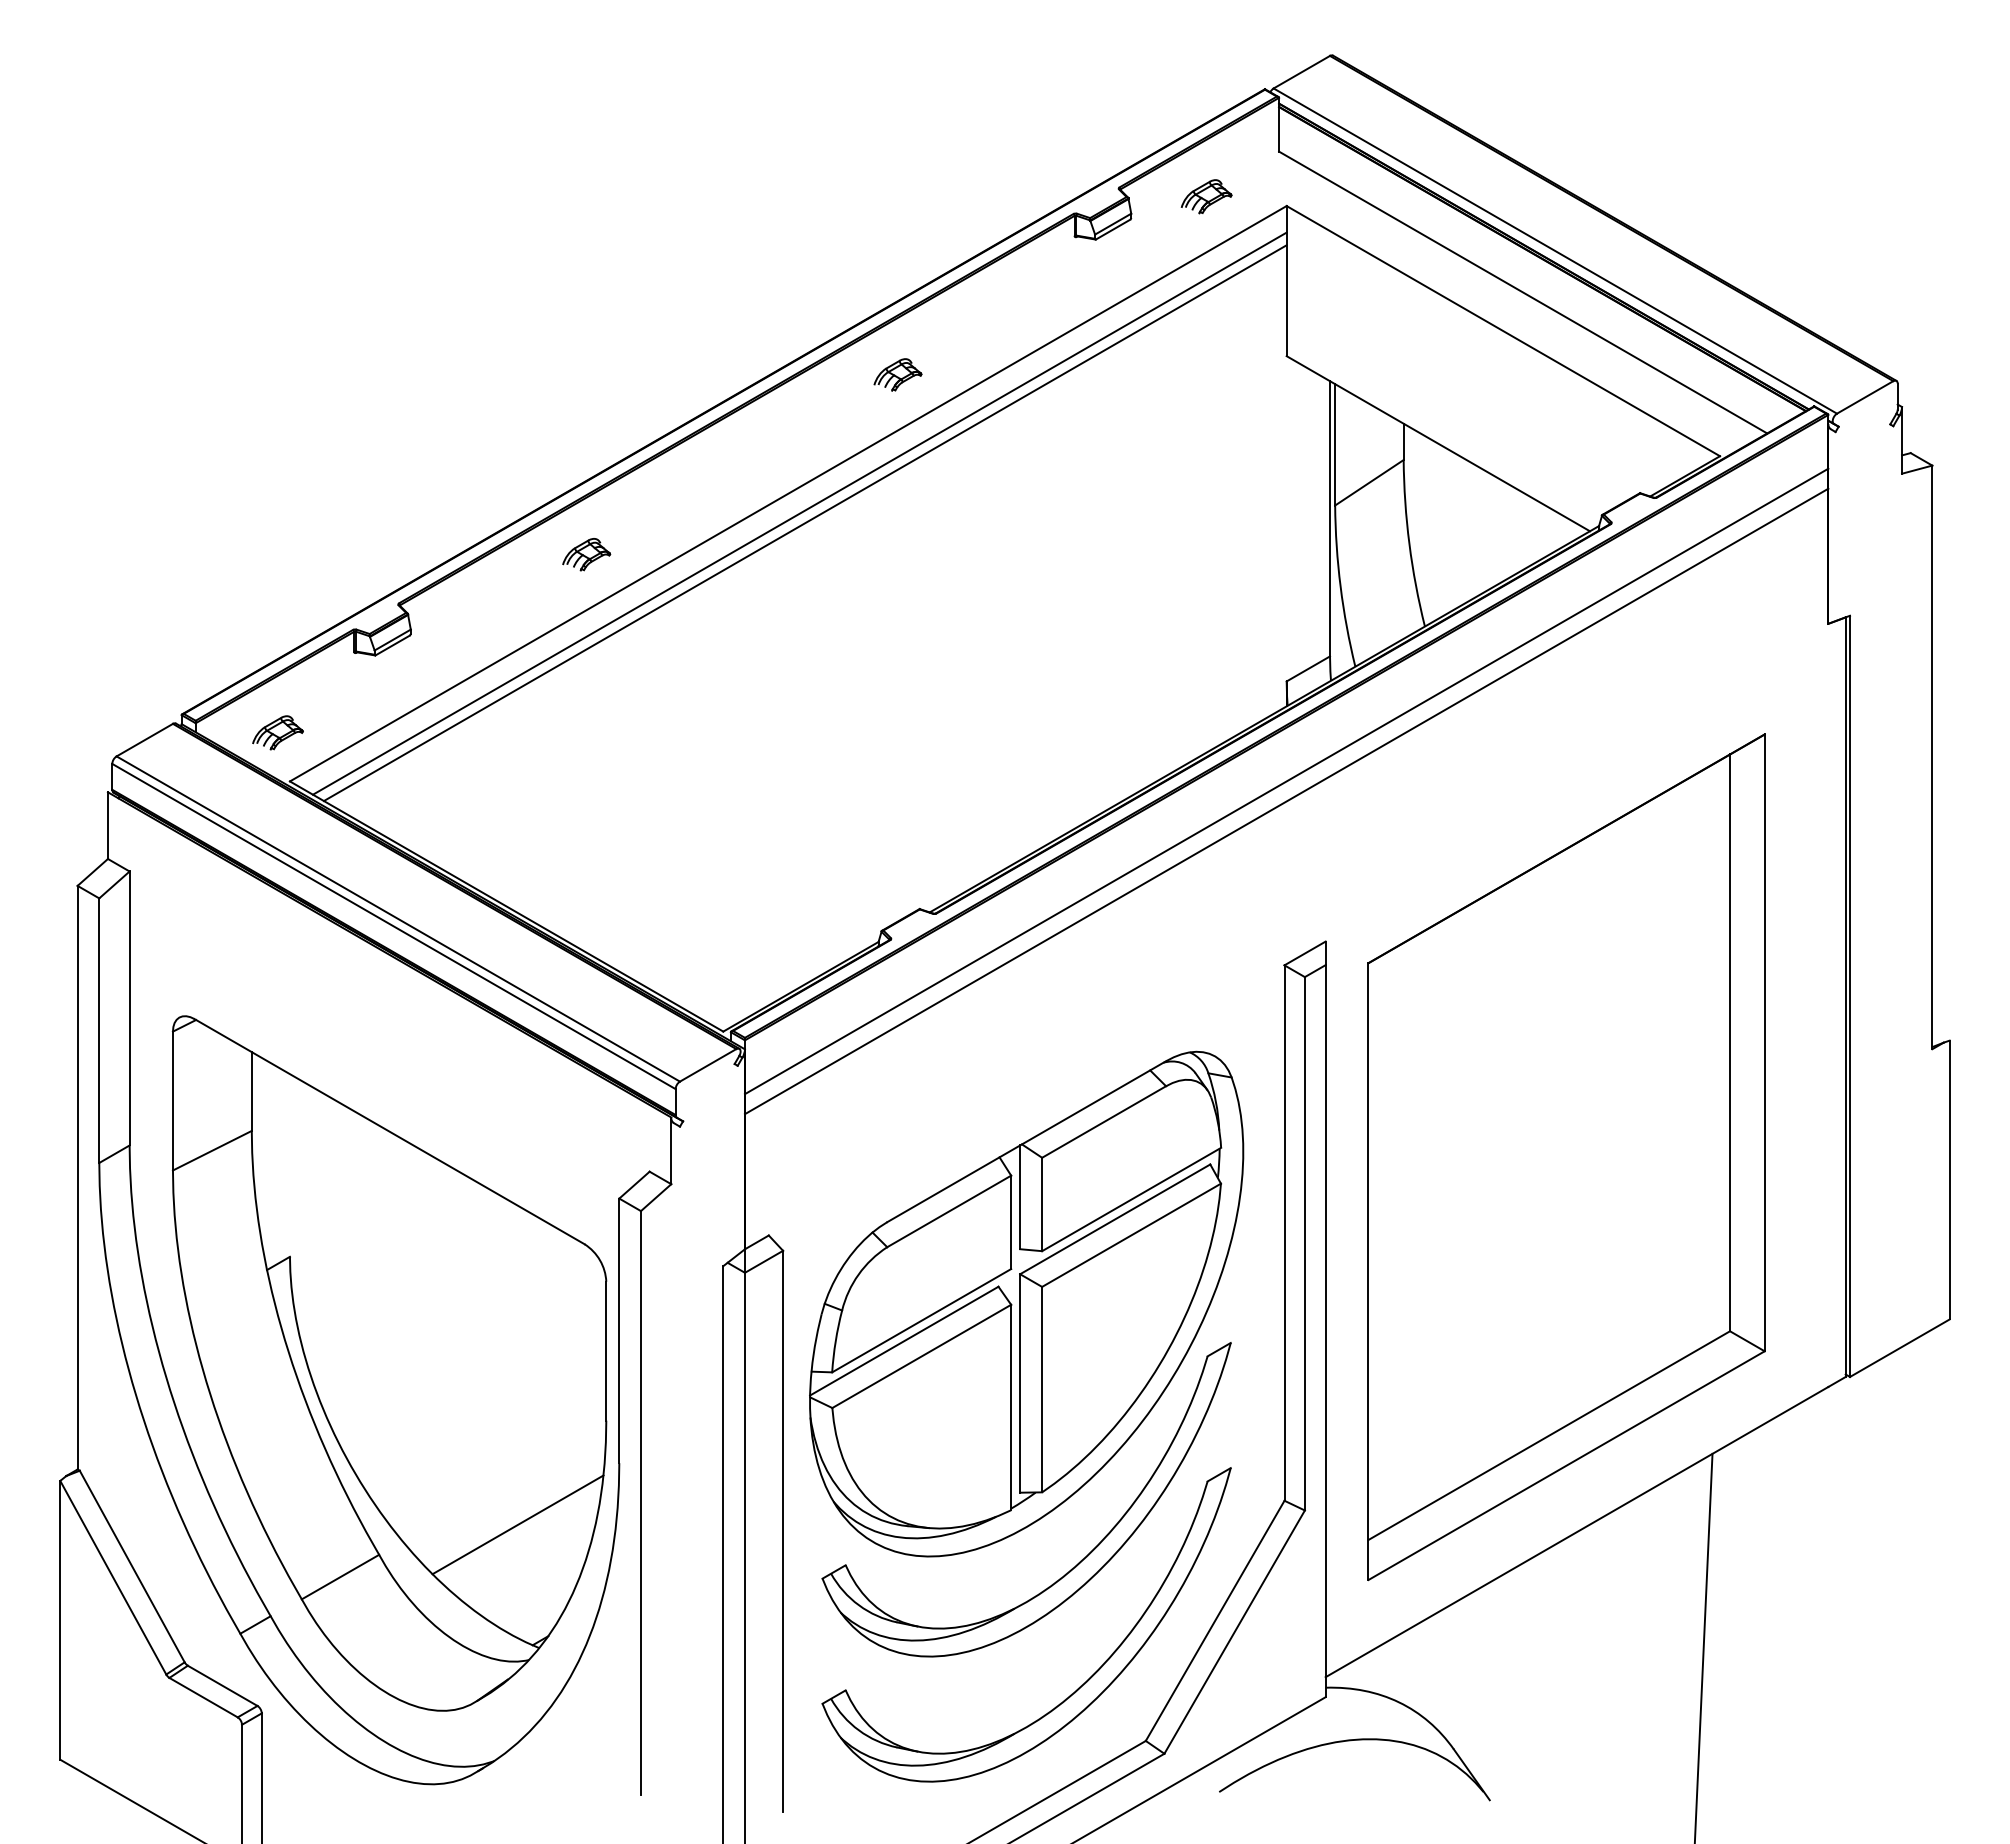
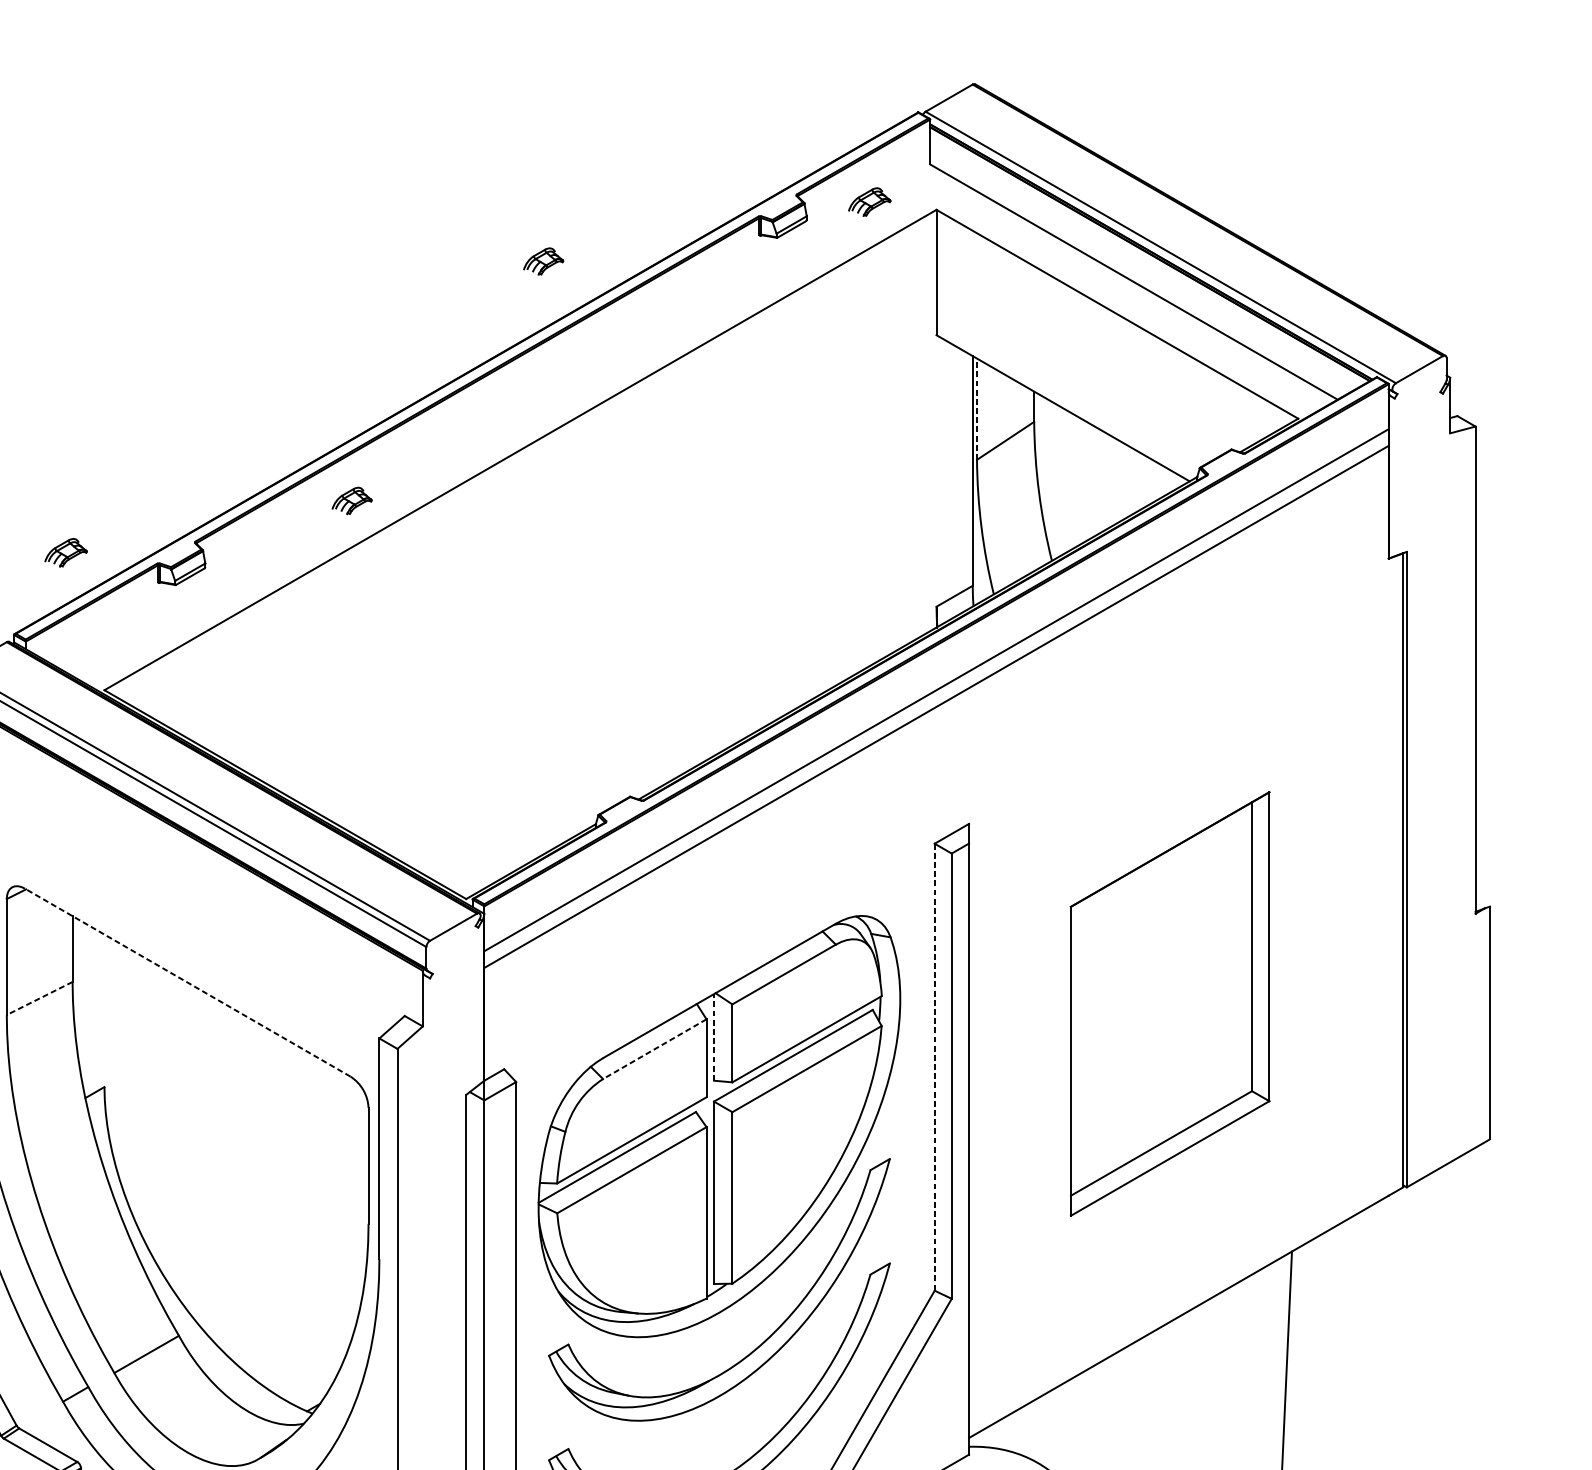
part: (897, 374) -> (543, 261), moved
line: (1335, 444) -> (977, 408), solid -> dashed
line: (799, 513) -> (529, 466), removed
line: (804, 523) -> (534, 474), removed
part: (277, 732) -> (65, 552), moved
line: (389, 1131) -> (187, 982), solid -> dashed
line: (211, 1150) -> (38, 998), solid -> dashed
part: (1566, 1157) -> (1170, 1004), size x0.6
line: (1020, 1197) -> (714, 1037), solid -> dashed
line: (949, 1211) -> (655, 1049), solid -> dashed
line: (1284, 1233) -> (934, 1067), solid -> dashed
line: (517, 1524) -> (294, 1310), removed

